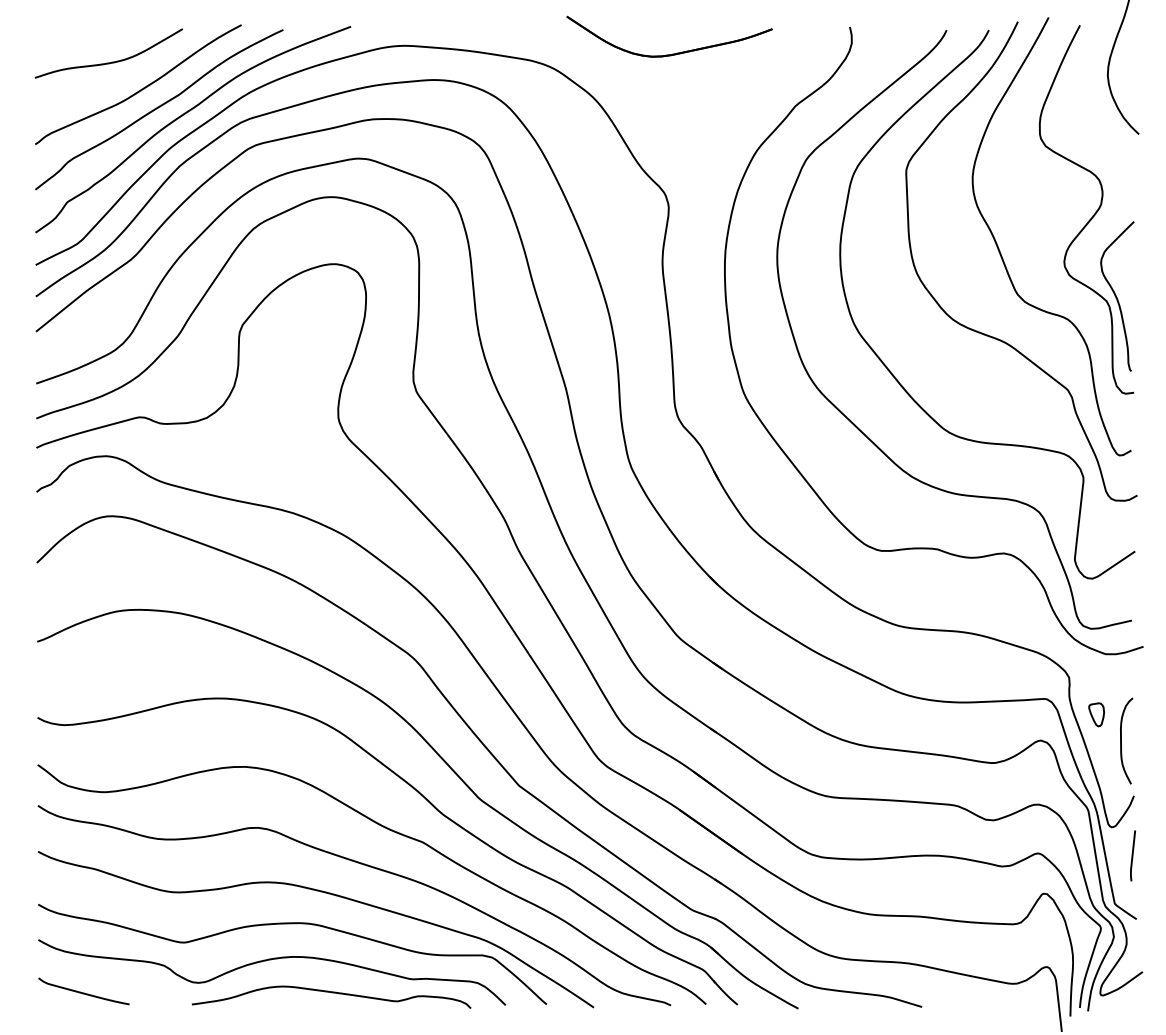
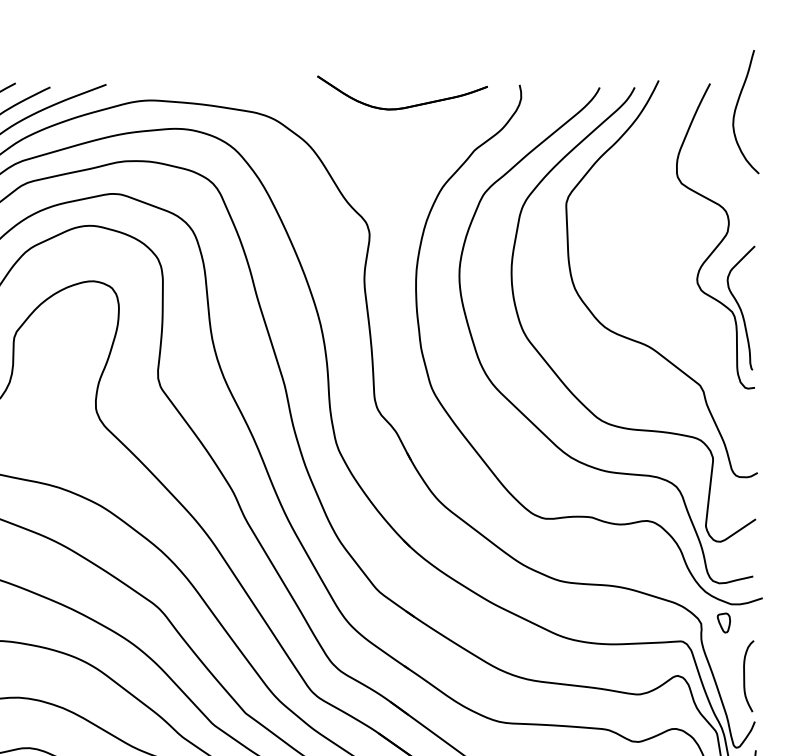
part: (672, 53) -> (404, 106), moved
curve: (1003, 258) -> (646, 276), removed
part: (1096, 714) -> (723, 622), moved

